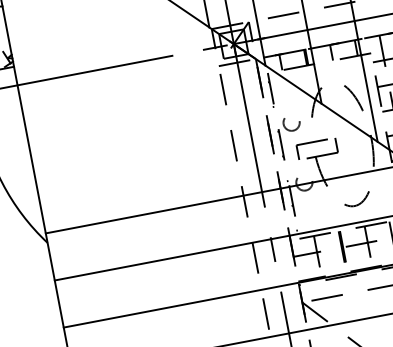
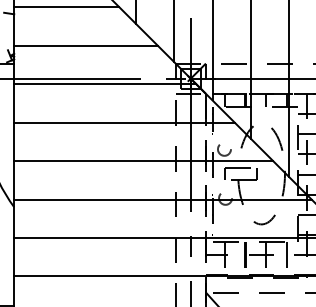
line: (97, 28) -> (85, 45), added
line: (130, 71) -> (105, 84), added
line: (162, 113) -> (124, 122), added
line: (195, 156) -> (143, 161), added

